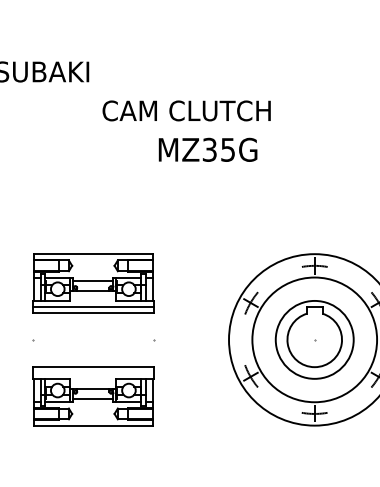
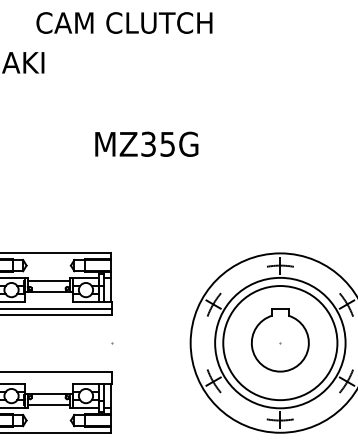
text: (186, 110) -> (124, 22), moved
text: (207, 149) -> (146, 143), moved
circle: (314, 339) -> (280, 342), size x1.4

